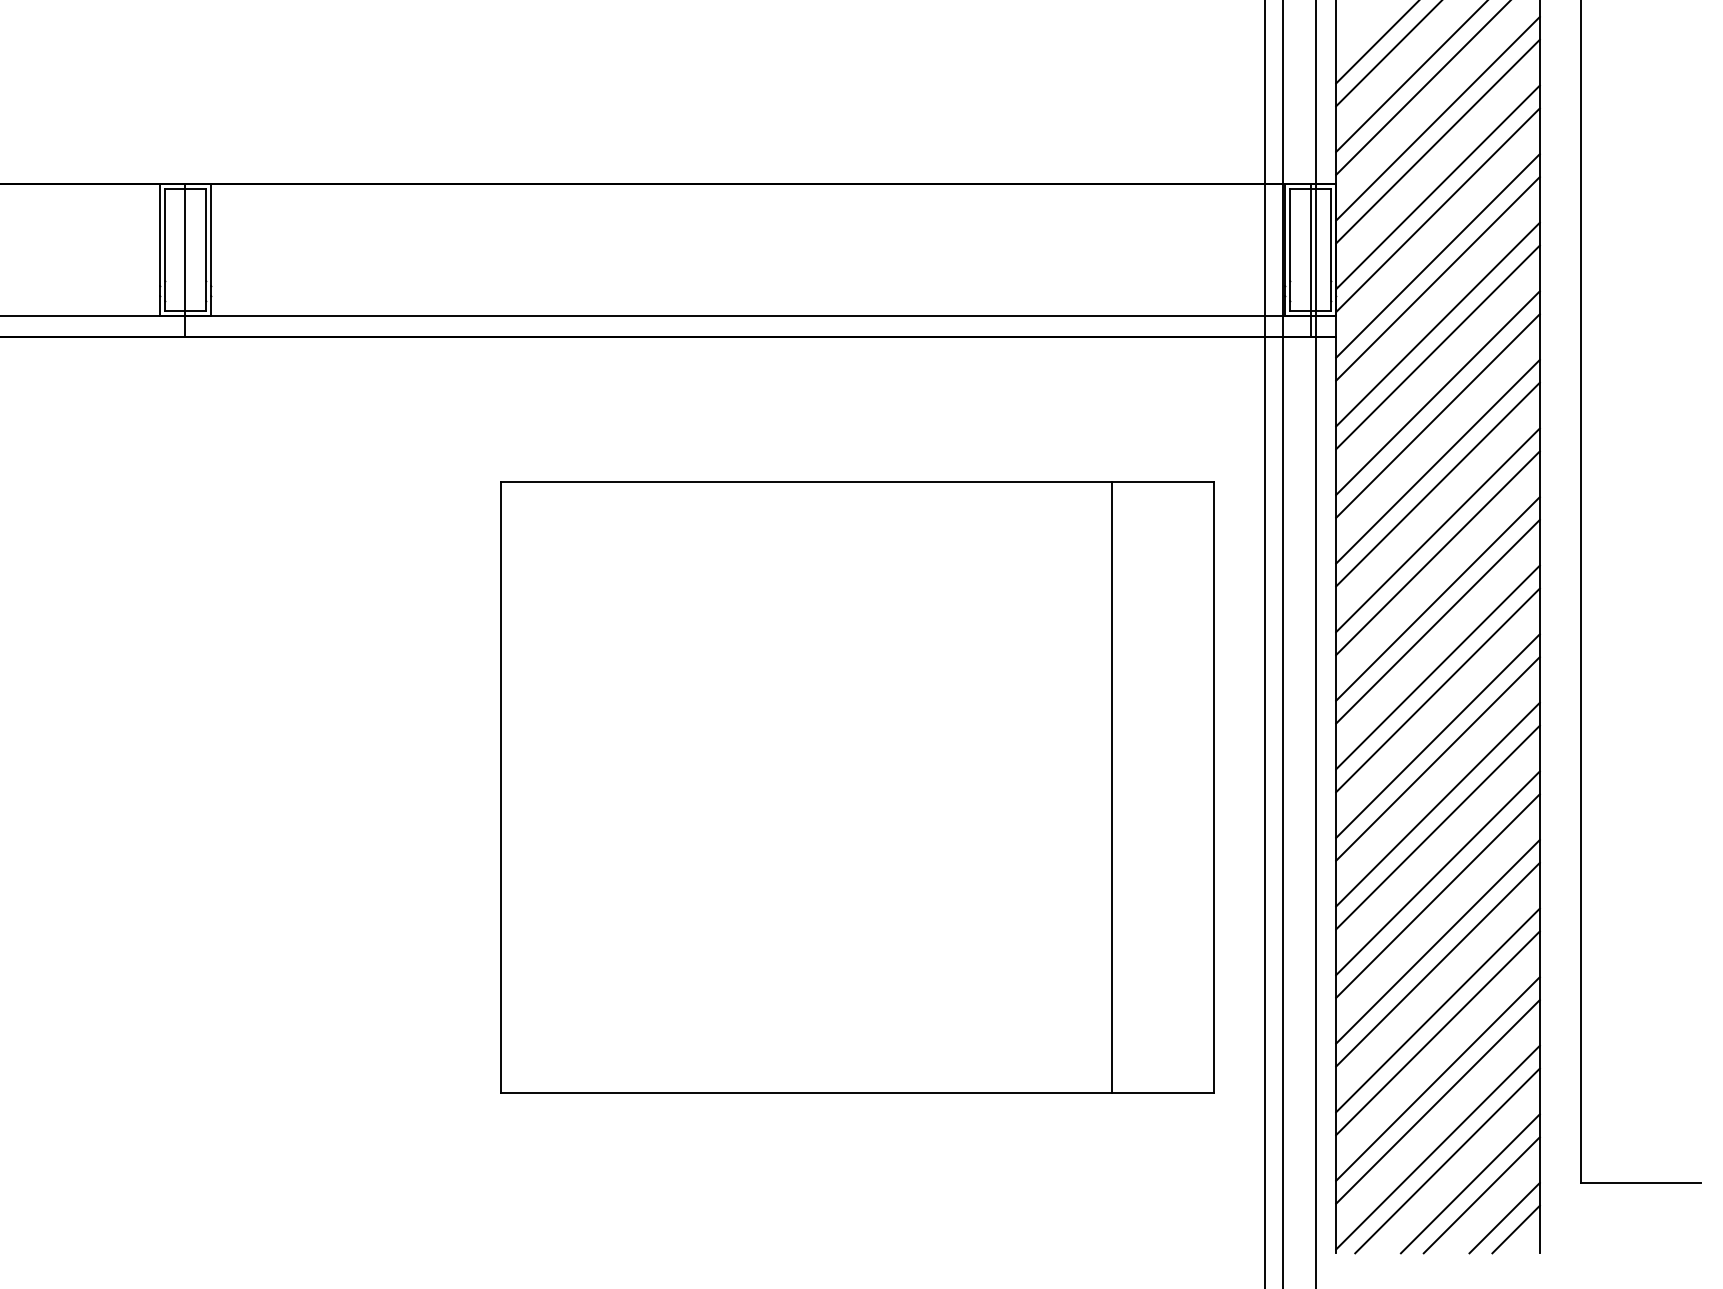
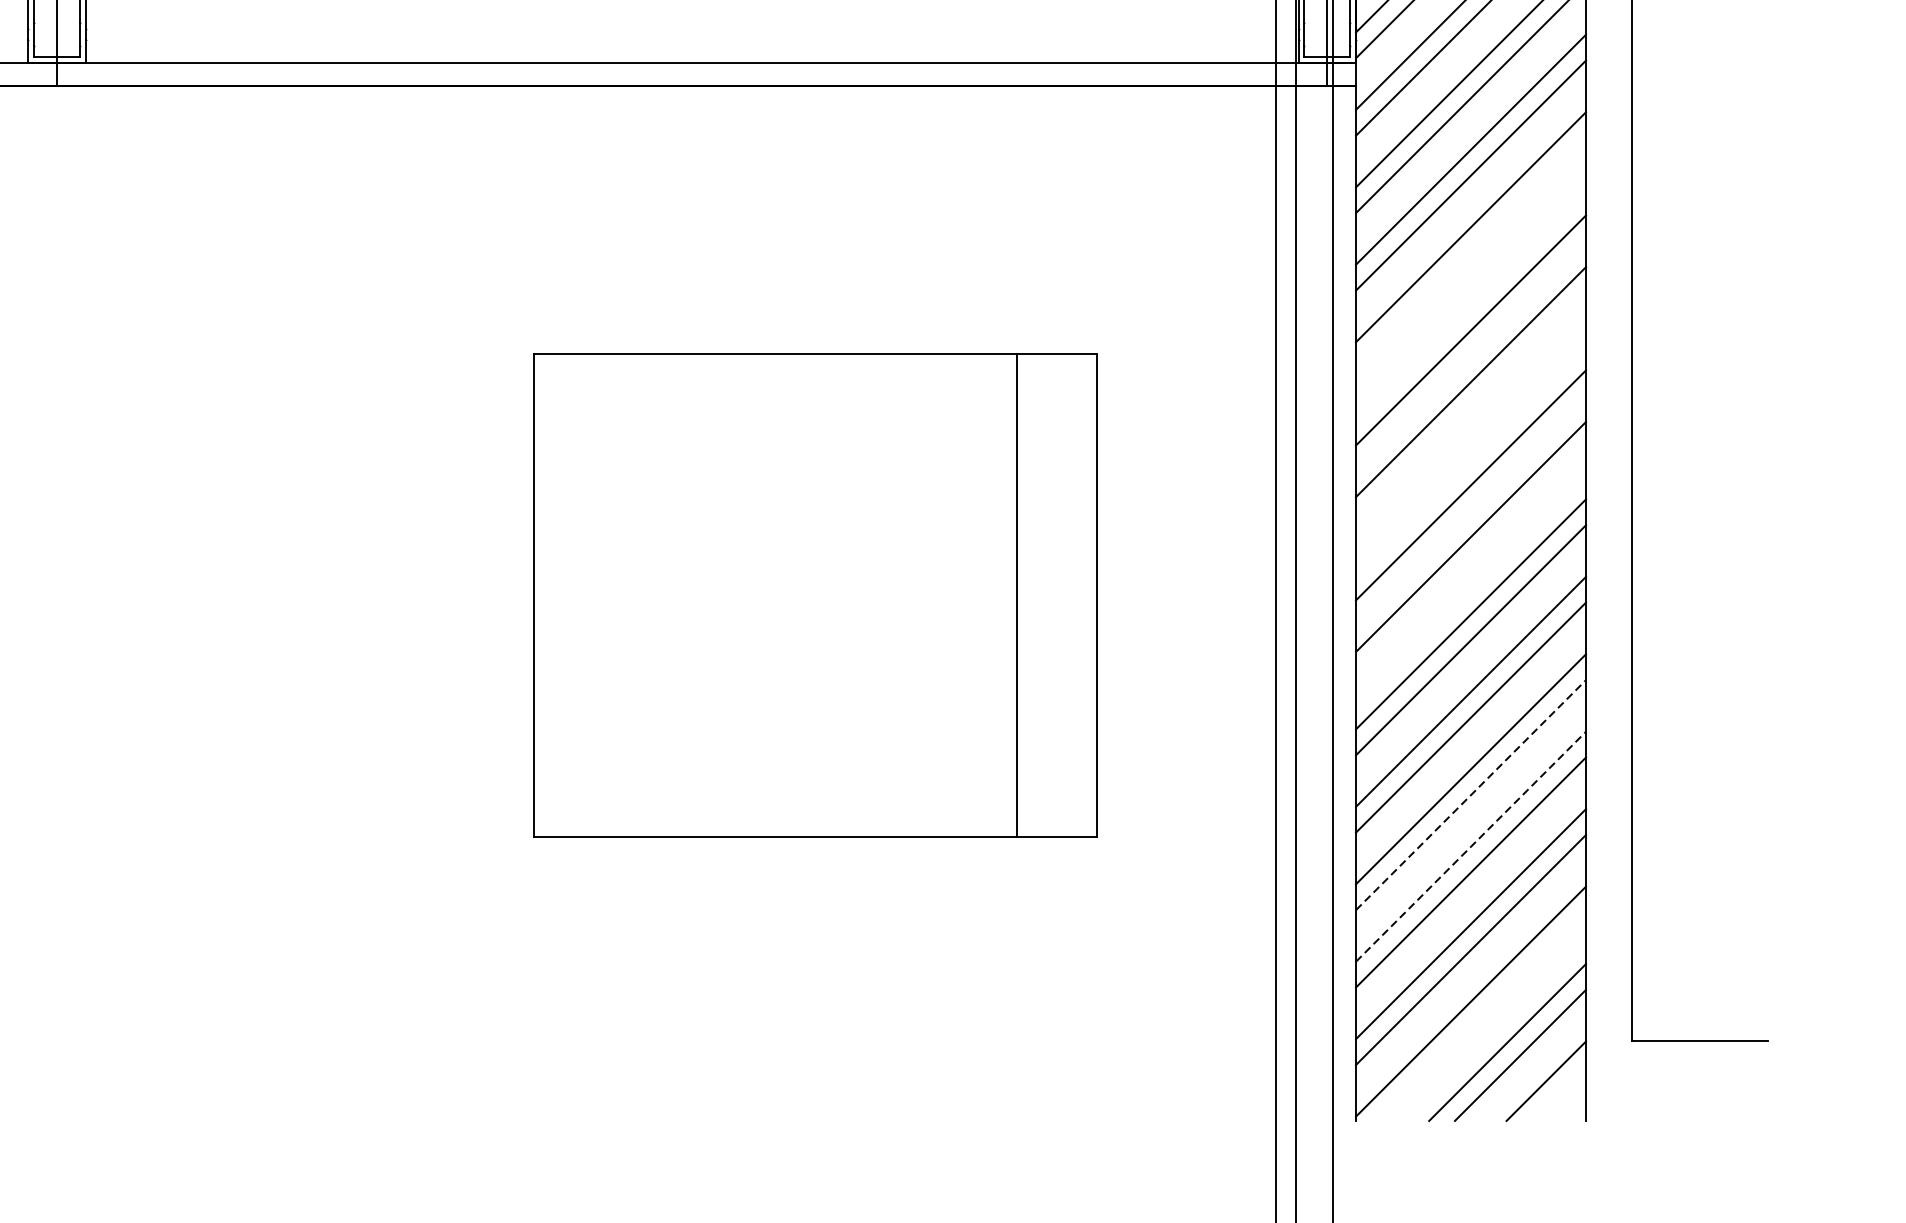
line: (1437, 484) -> (1470, 252), removed
line: (1437, 530) -> (1470, 304), removed
line: (1437, 621) -> (1470, 407), removed
line: (1437, 667) -> (1470, 459), removed
line: (1437, 758) -> (1470, 562), removed
part: (857, 787) -> (815, 595), size x0.7
line: (1438, 964) -> (1471, 794), solid -> dashed
line: (1438, 1010) -> (1471, 846), solid -> dashed
line: (1447, 1160) -> (1481, 1016), removed
line: (1515, 1229) -> (1558, 1094), removed

